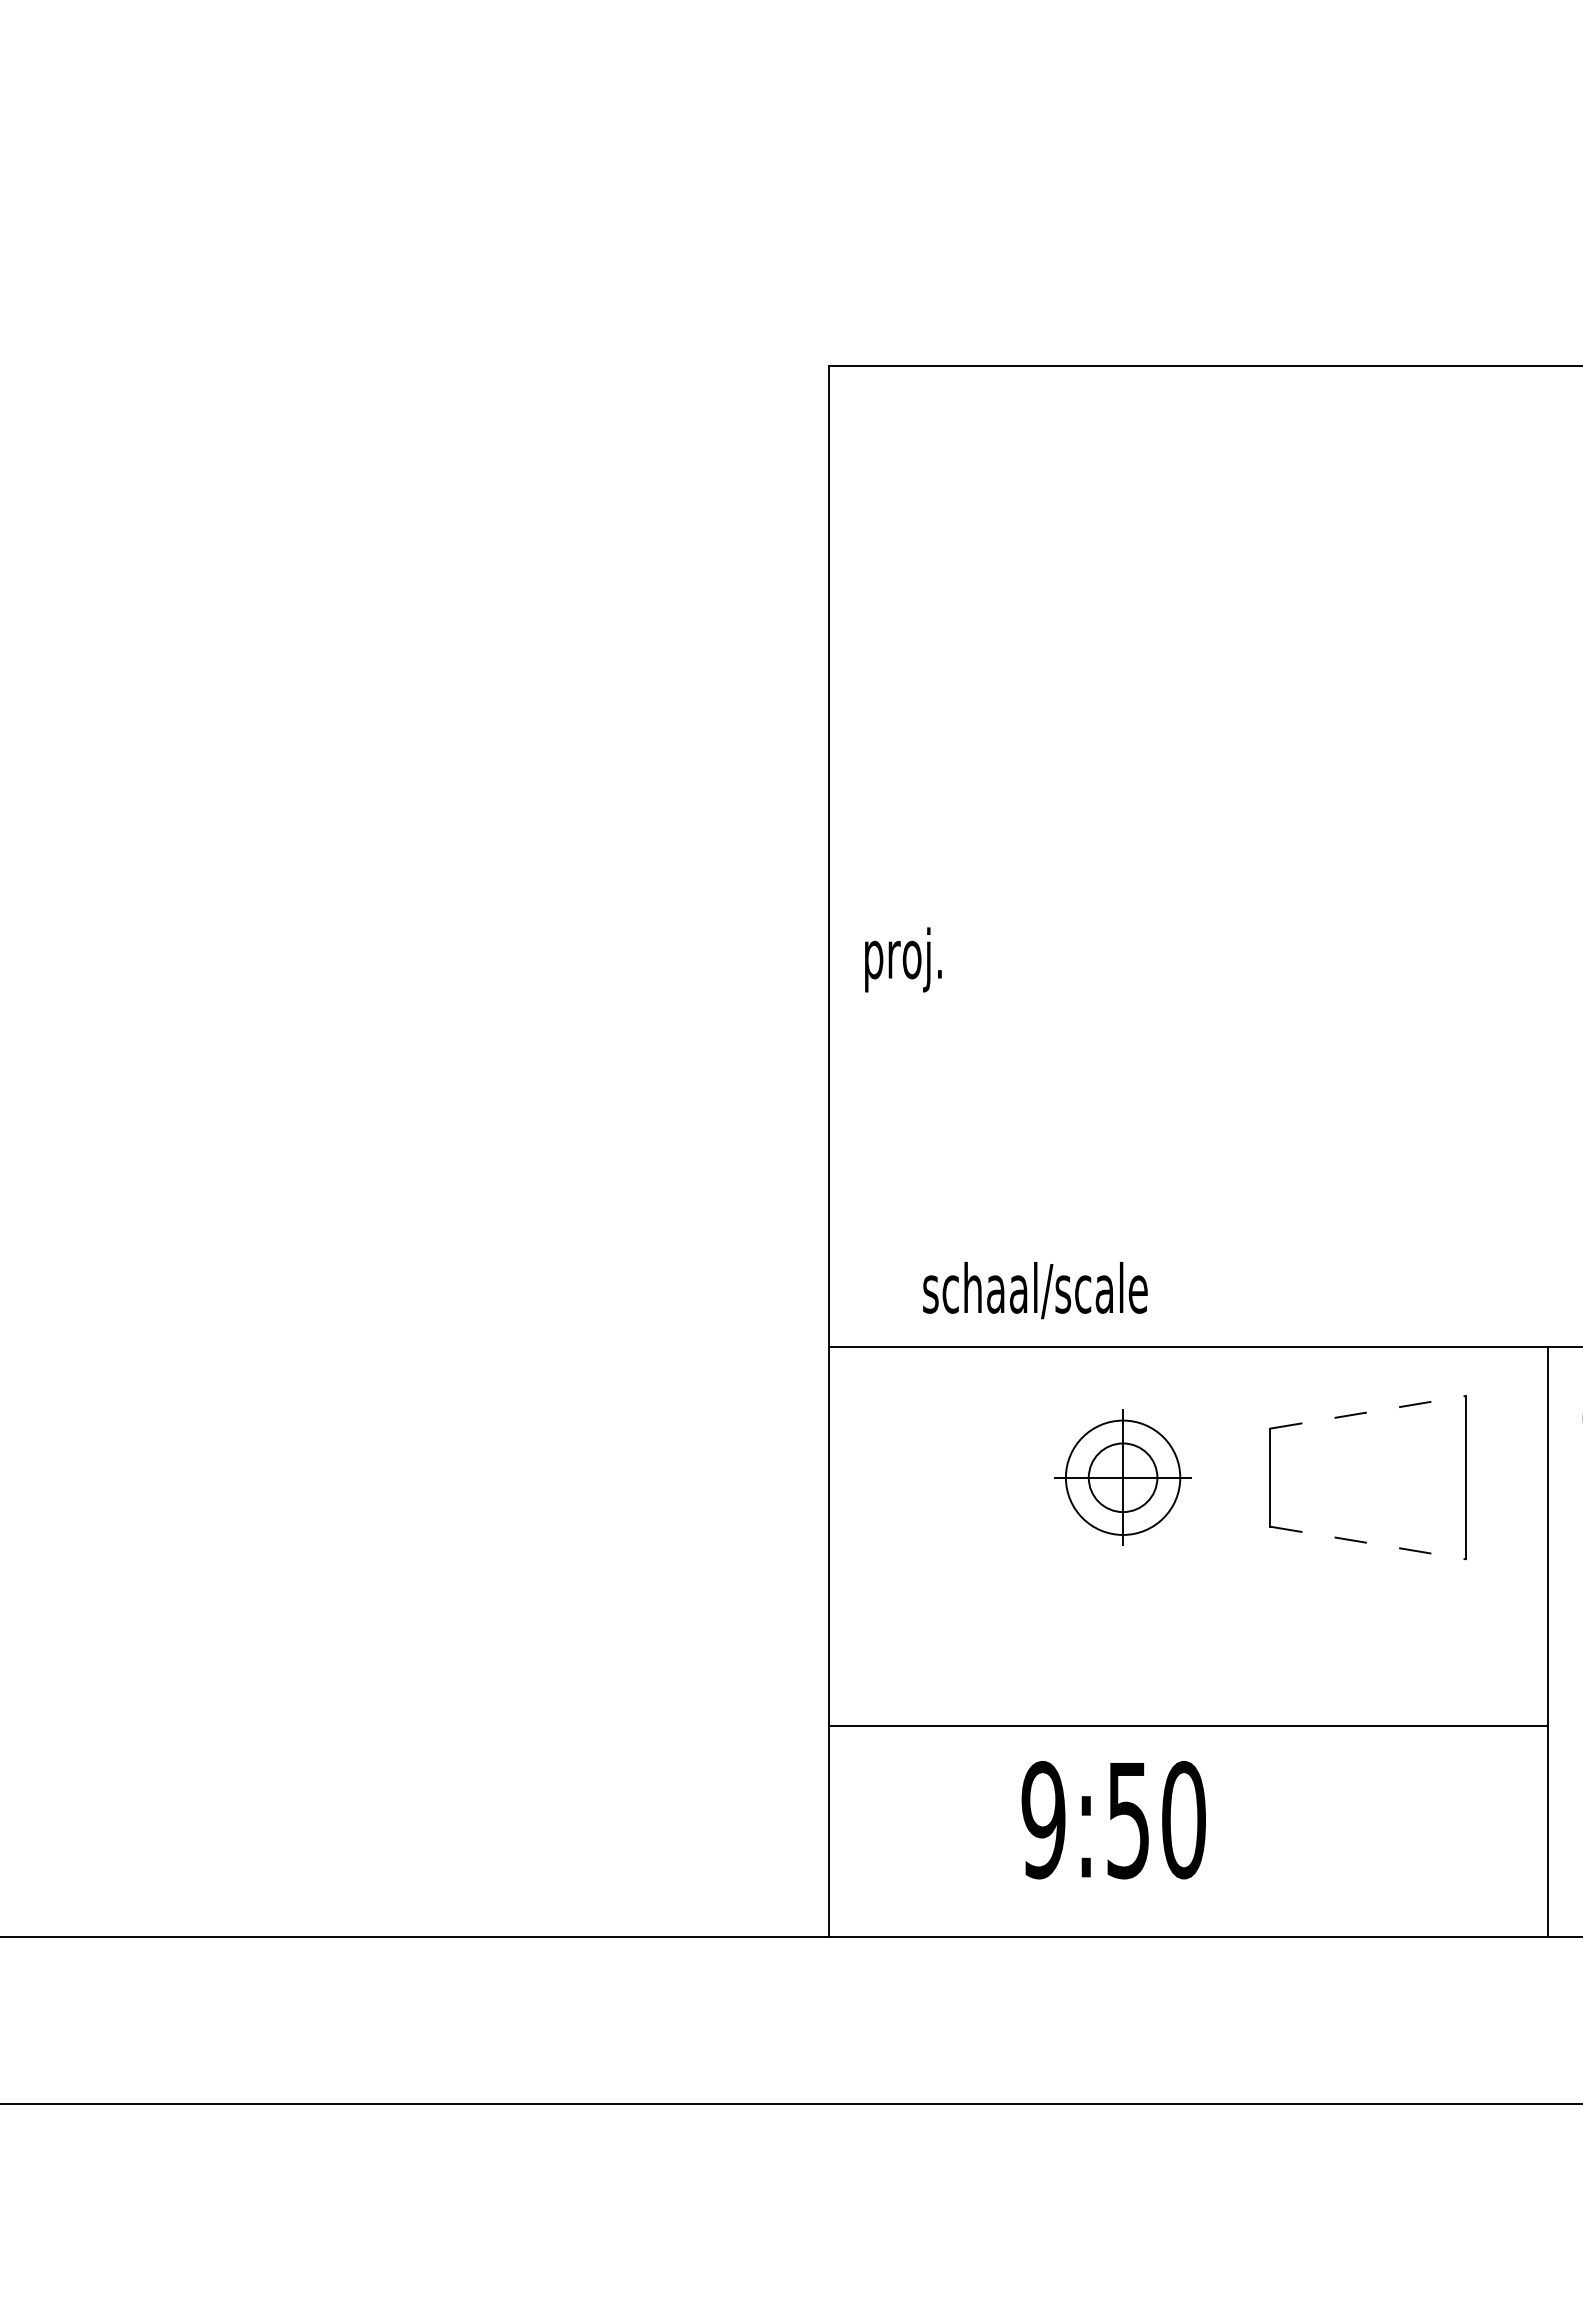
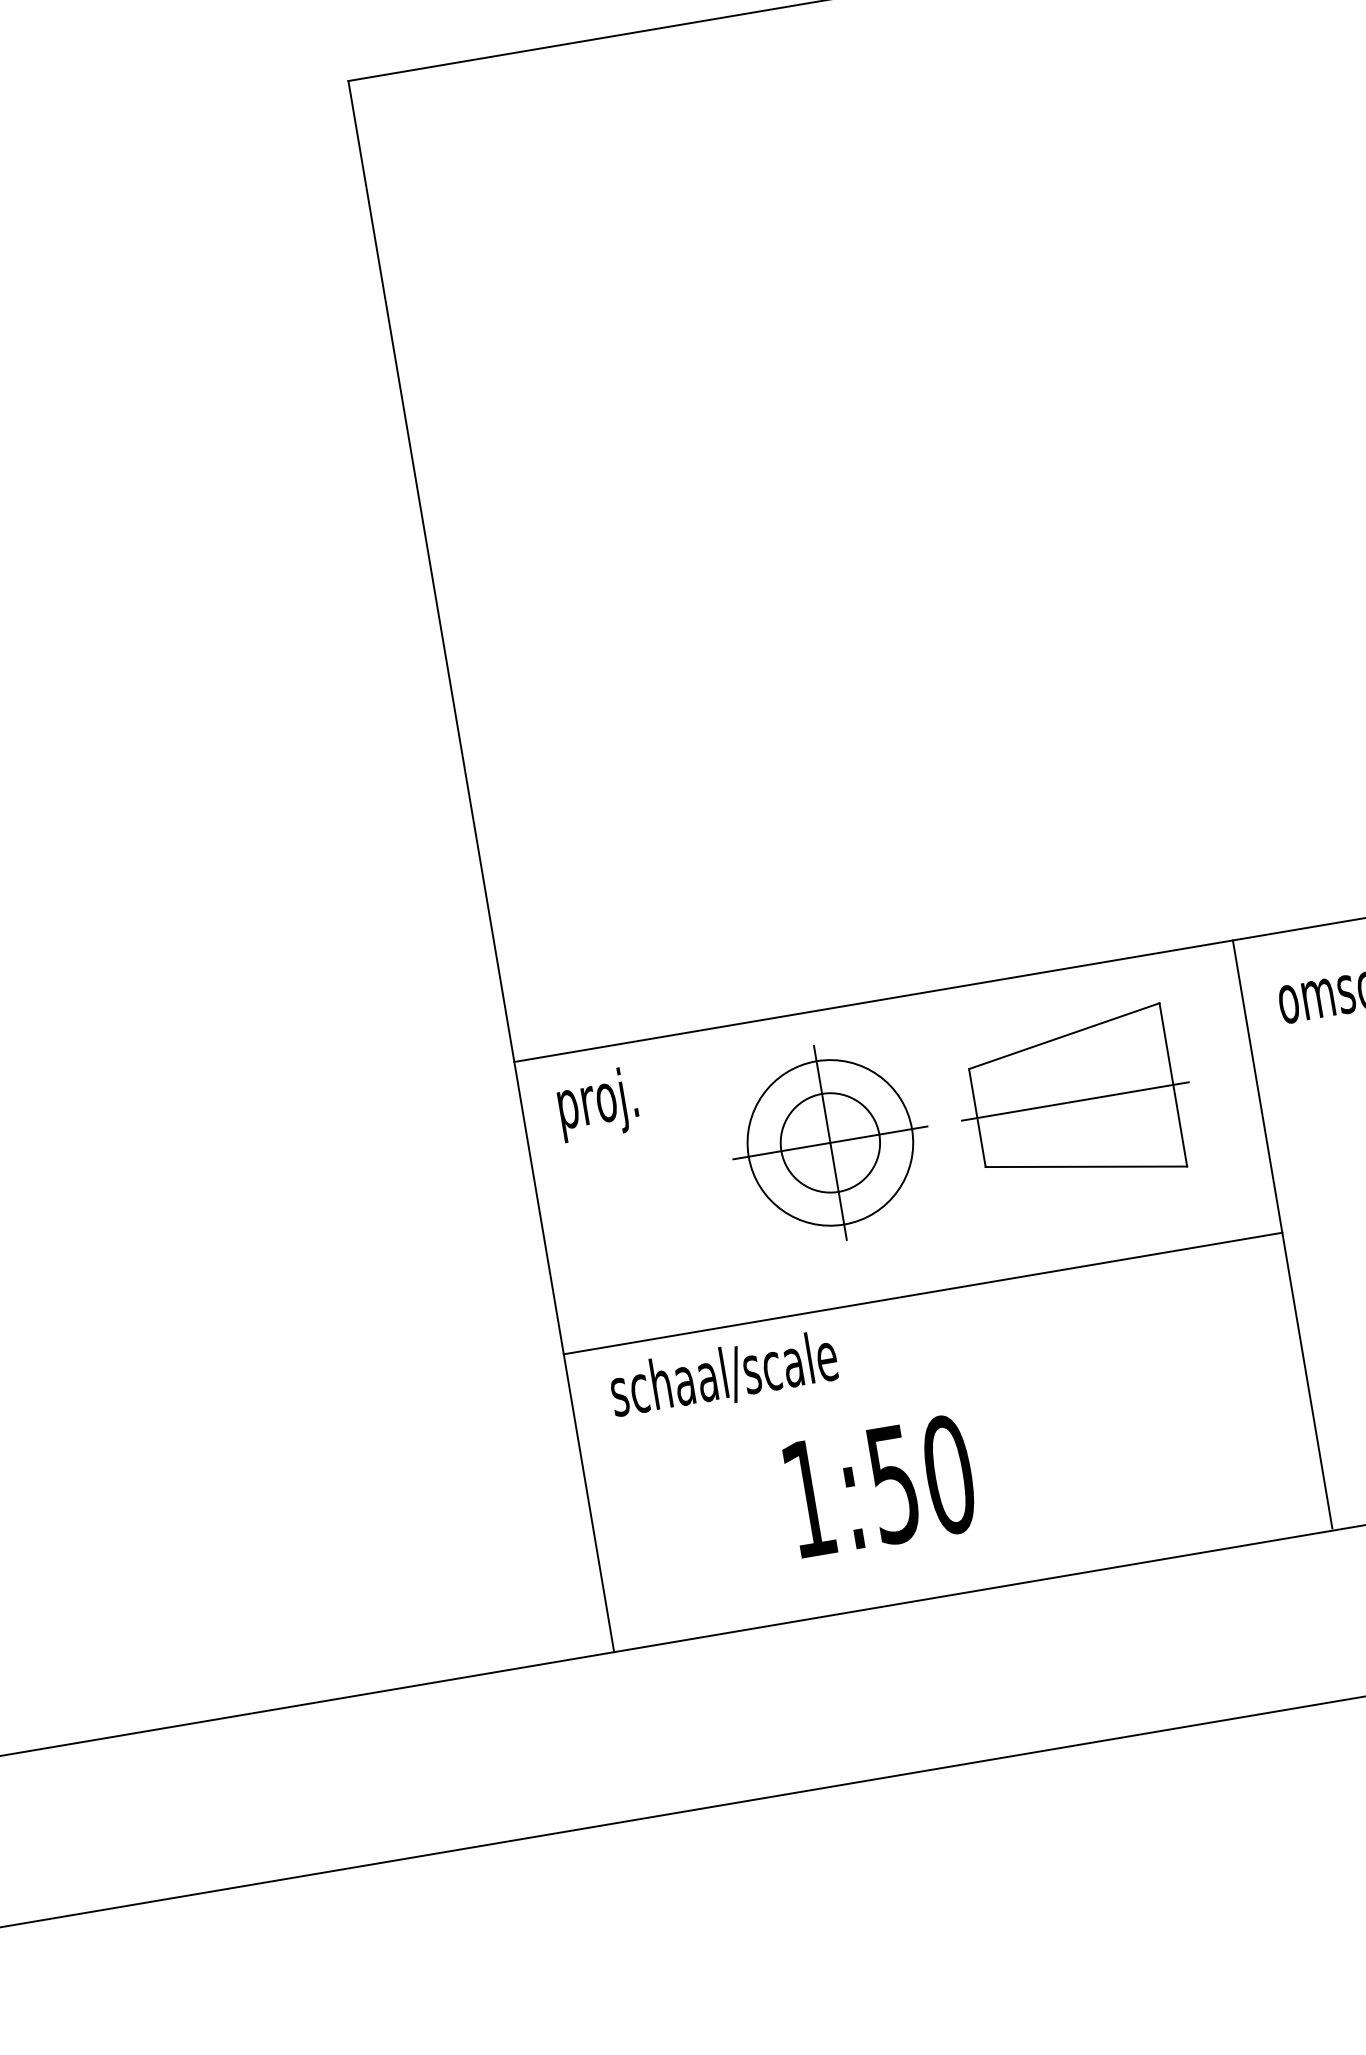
text: (903, 959) -> (598, 1103), moved
text: (1035, 1290) -> (724, 1375), moved
line: (1368, 1412) -> (1064, 1036), dashed -> solid
part: (1122, 1477) -> (829, 1142), size x1.43
line: (1367, 1477) -> (1074, 1101), added
line: (1368, 1543) -> (1086, 1167), dashed -> solid
line: (1188, 1726) -> (923, 1293), moved
text: (1043, 1819) -> (808, 1498), 9:50 -> 1:50

